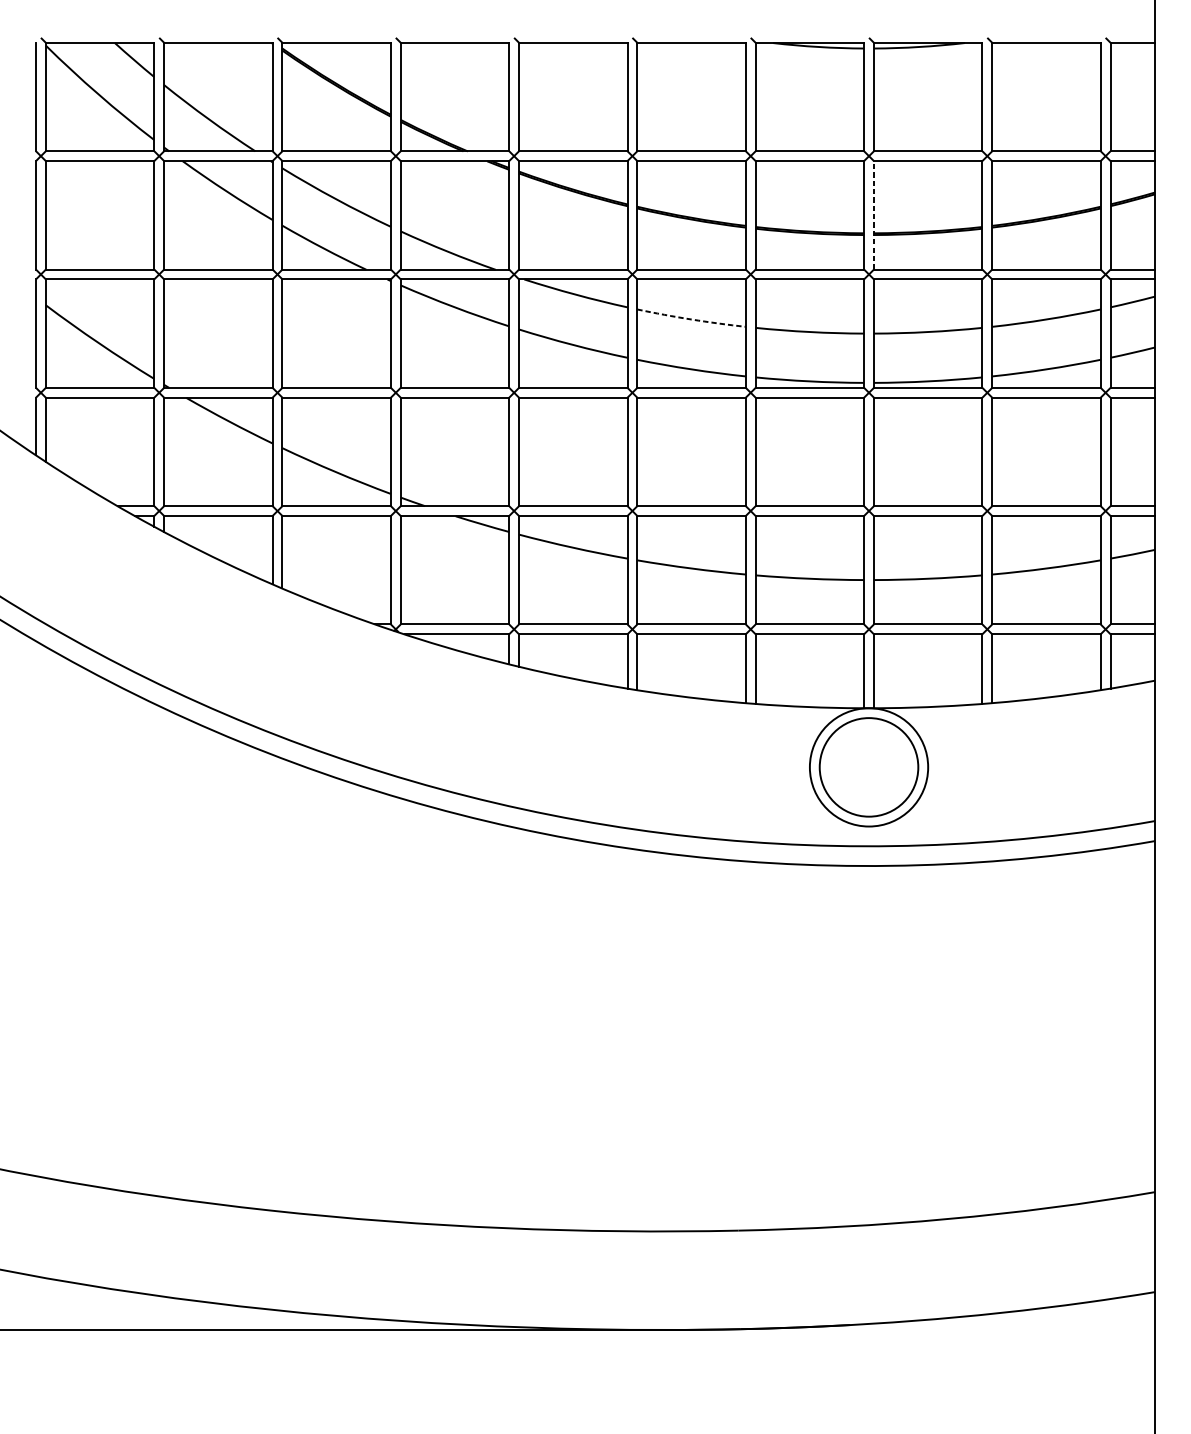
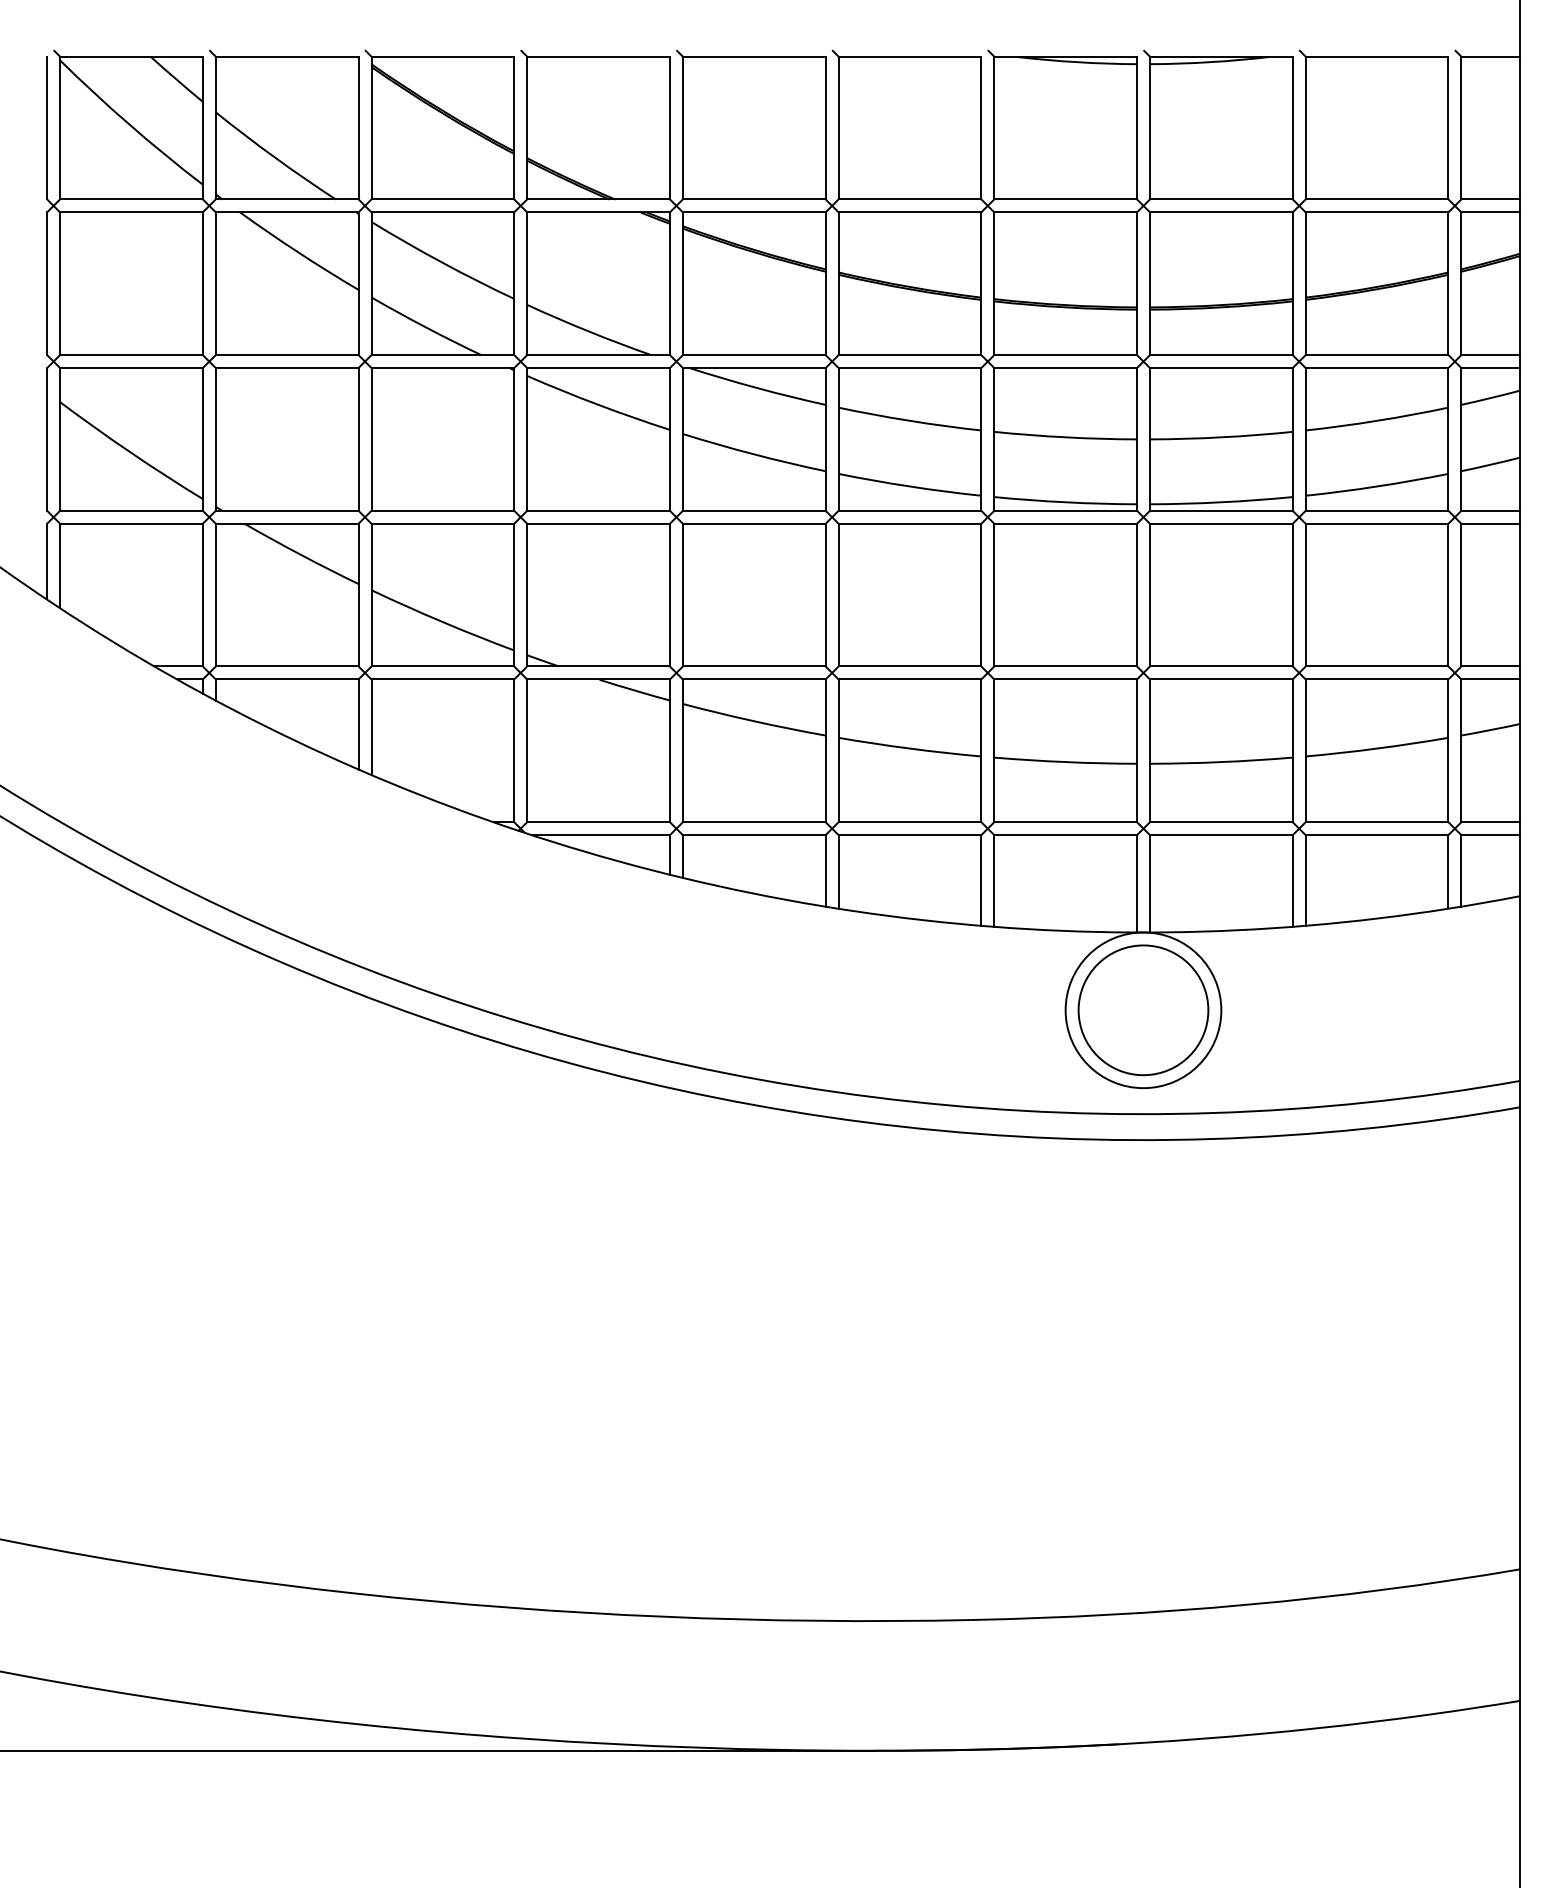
line: (873, 215) -> (1149, 283), dashed -> solid
arc: (691, 319) -> (909, 420), dashed -> solid

